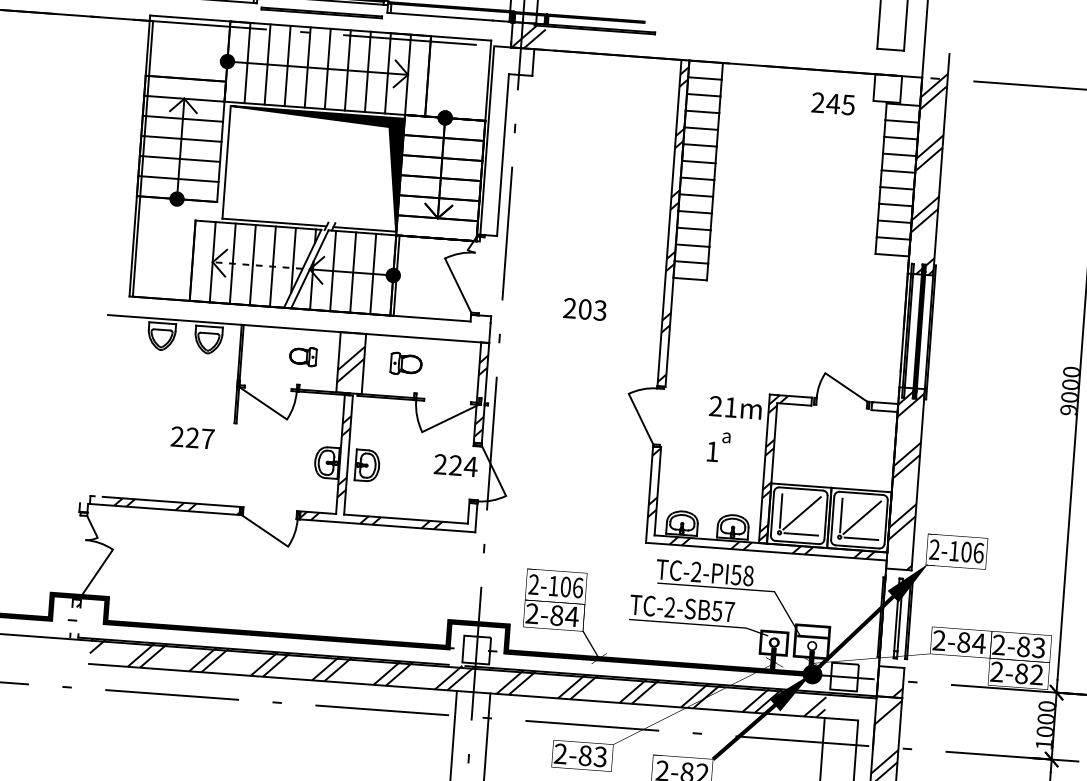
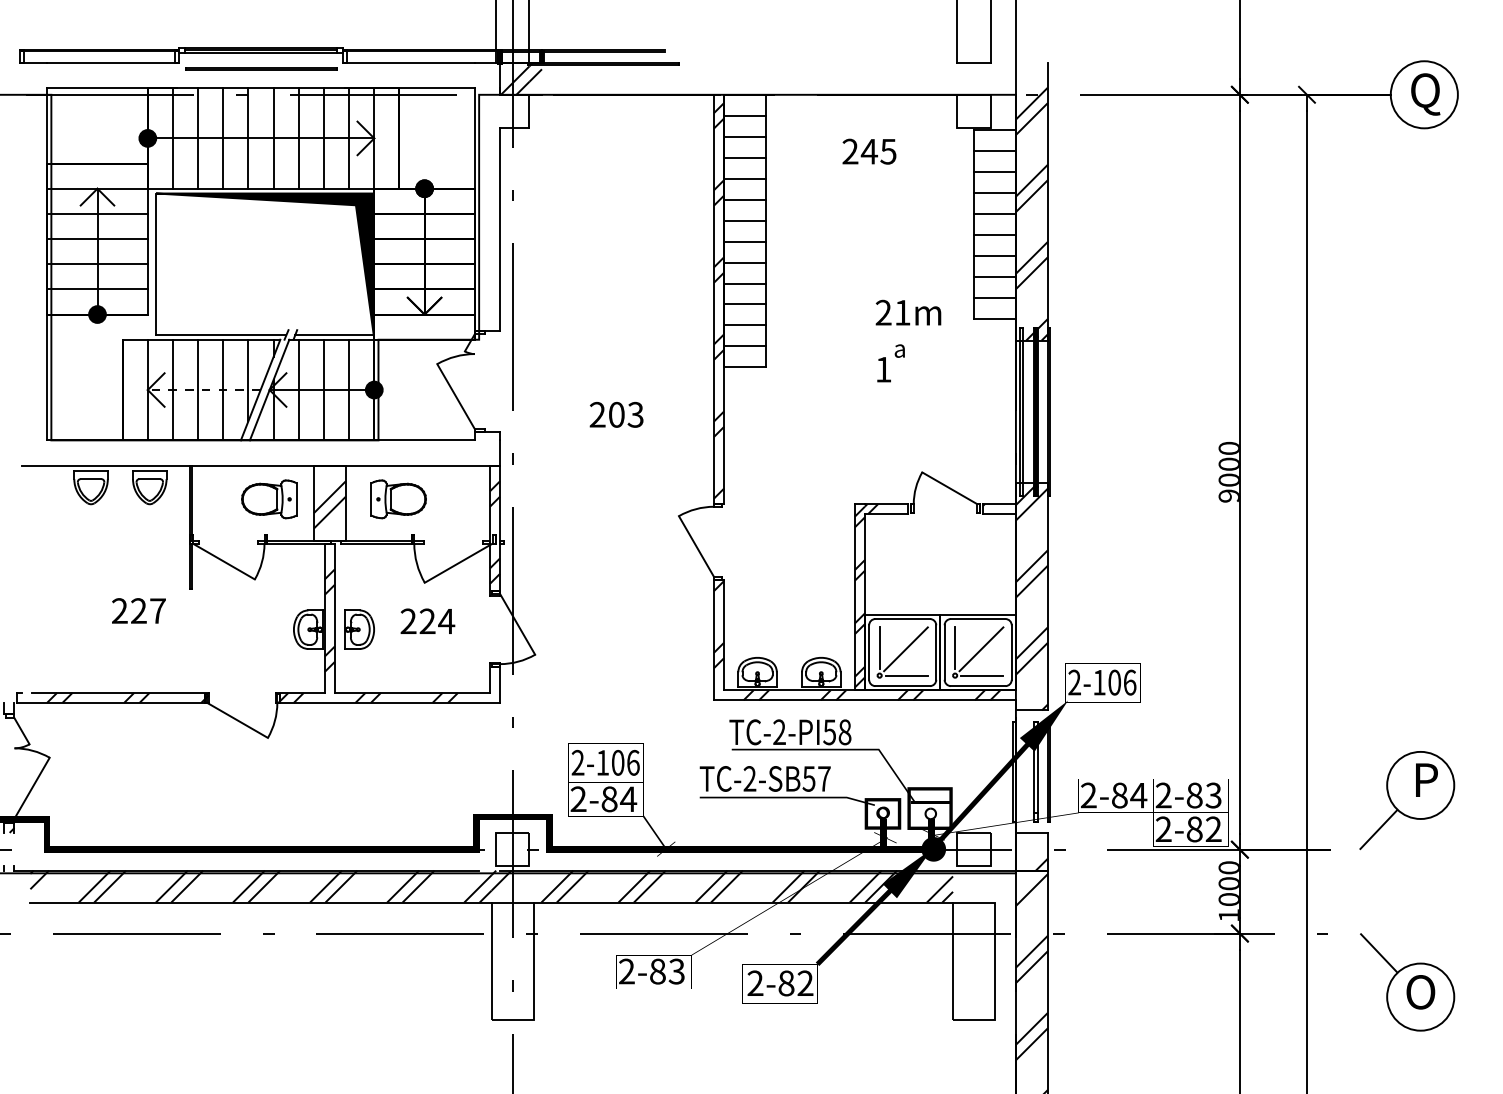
text: (833, 103) -> (869, 151), moved
part: (303, 356) -> (269, 499), size x1.67
part: (406, 364) -> (398, 499), size x1.43
text: (734, 429) -> (908, 340), moved
text: (455, 464) -> (427, 620), moved

